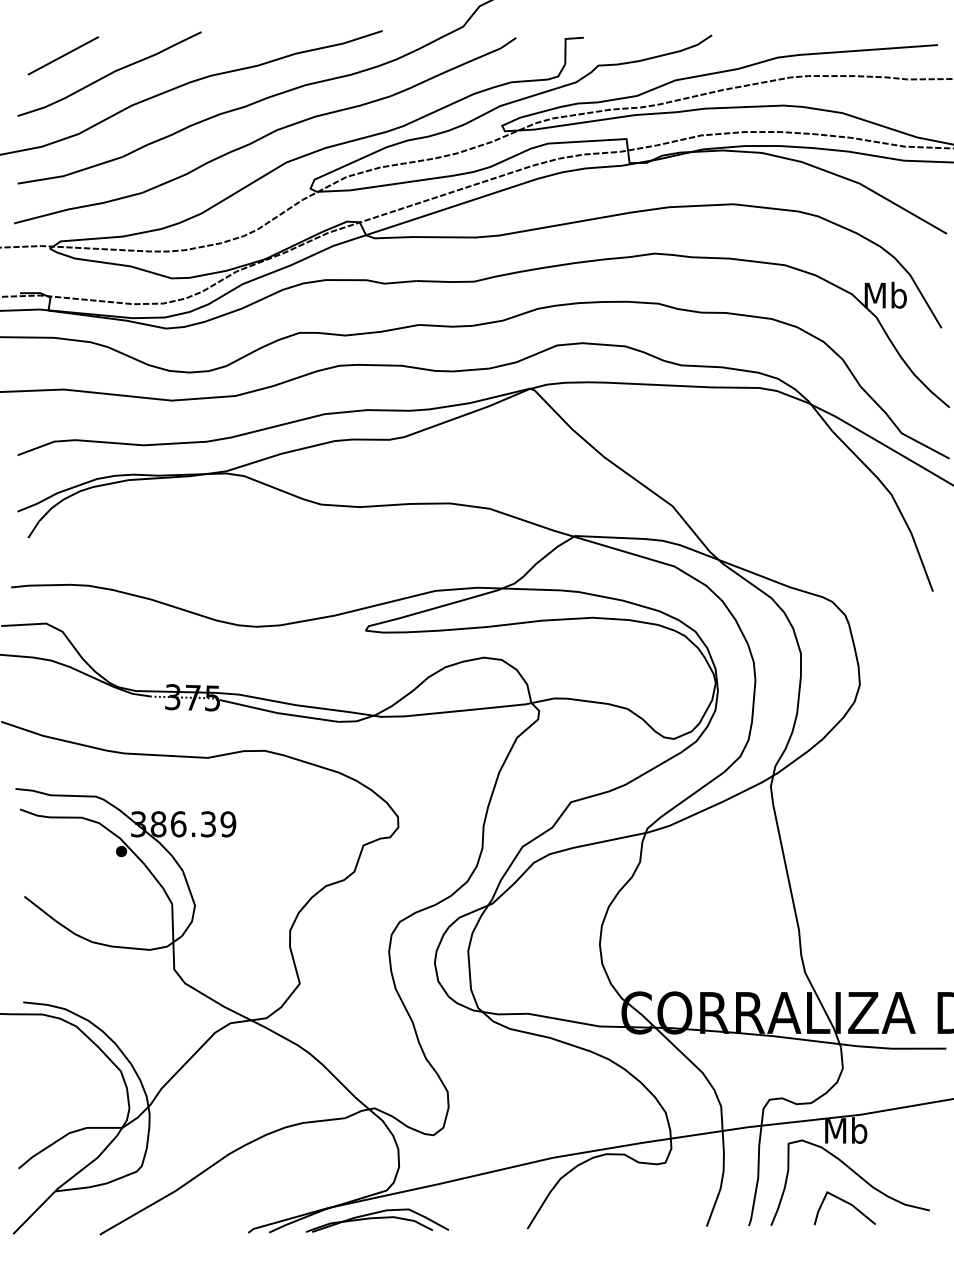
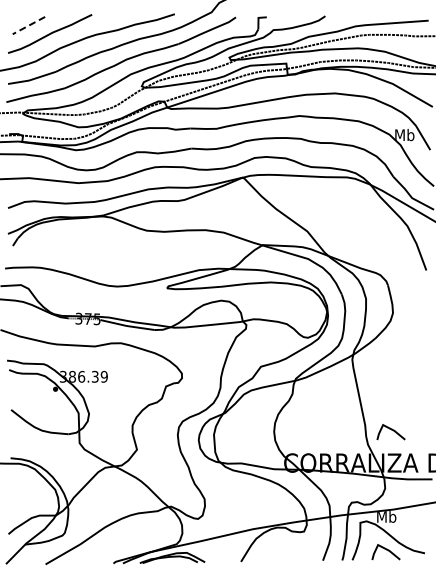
line: (62, 55) -> (28, 25), solid -> dashed
curve: (856, 941) -> (391, 430), added

